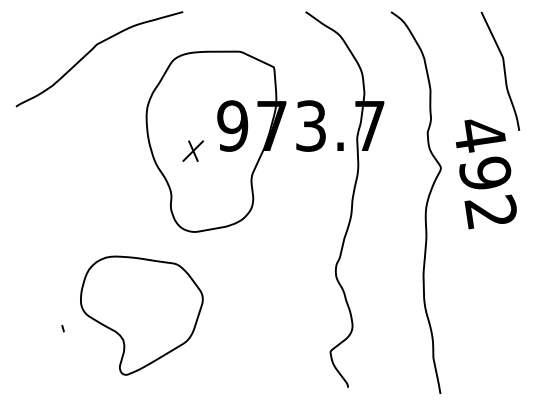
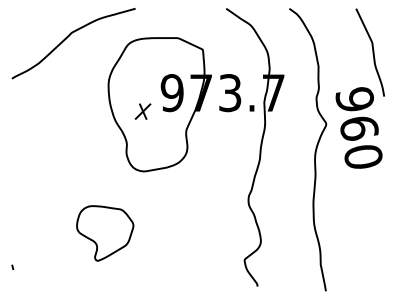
text: (484, 173) -> (358, 128), 492 -> 960
part: (142, 315) -> (105, 233), size x0.62
line: (62, 328) -> (12, 267), moved

